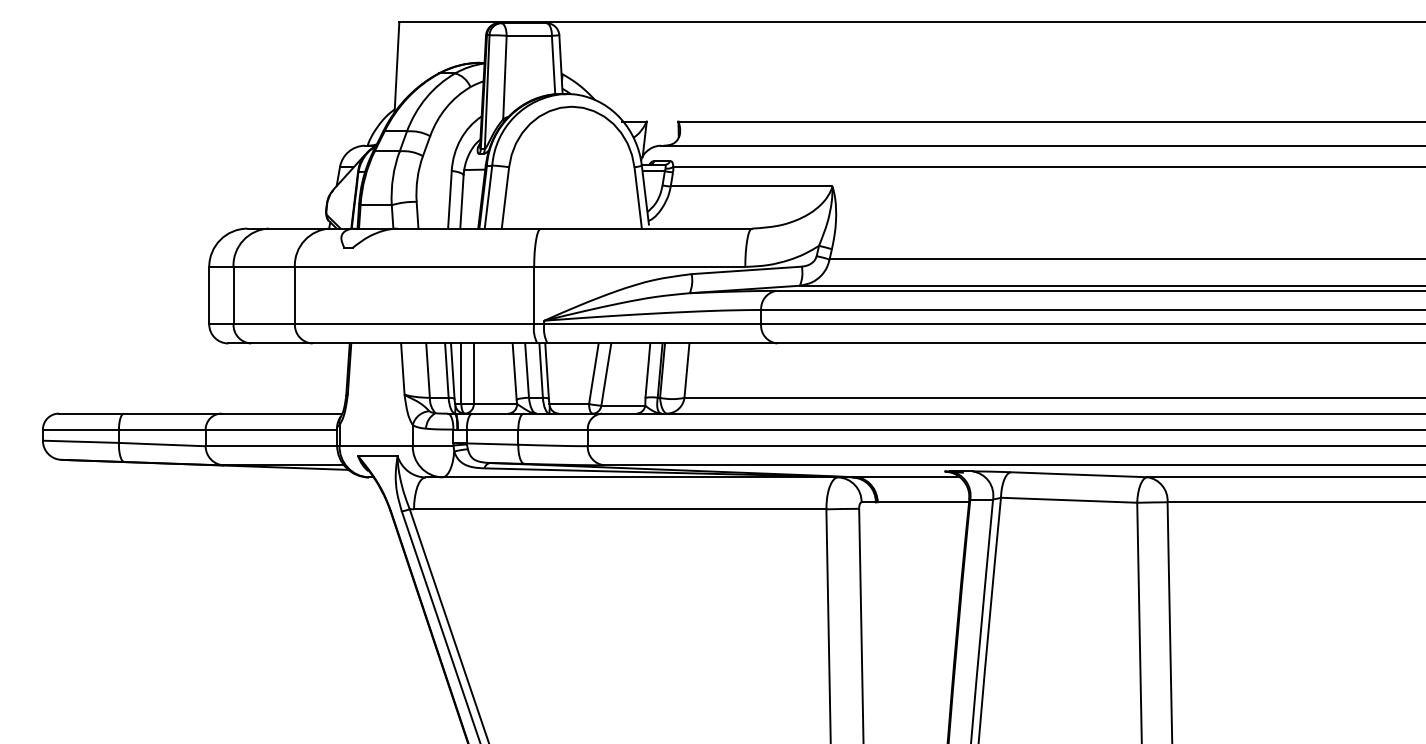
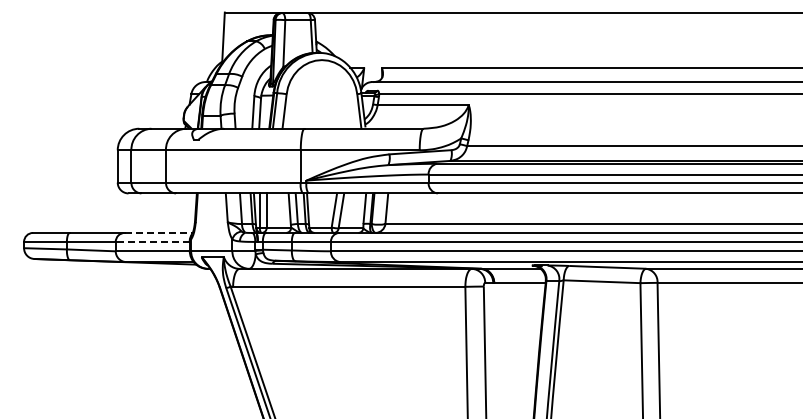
line: (281, 412) -> (158, 232), solid -> dashed
line: (270, 428) -> (152, 241), solid -> dashed

